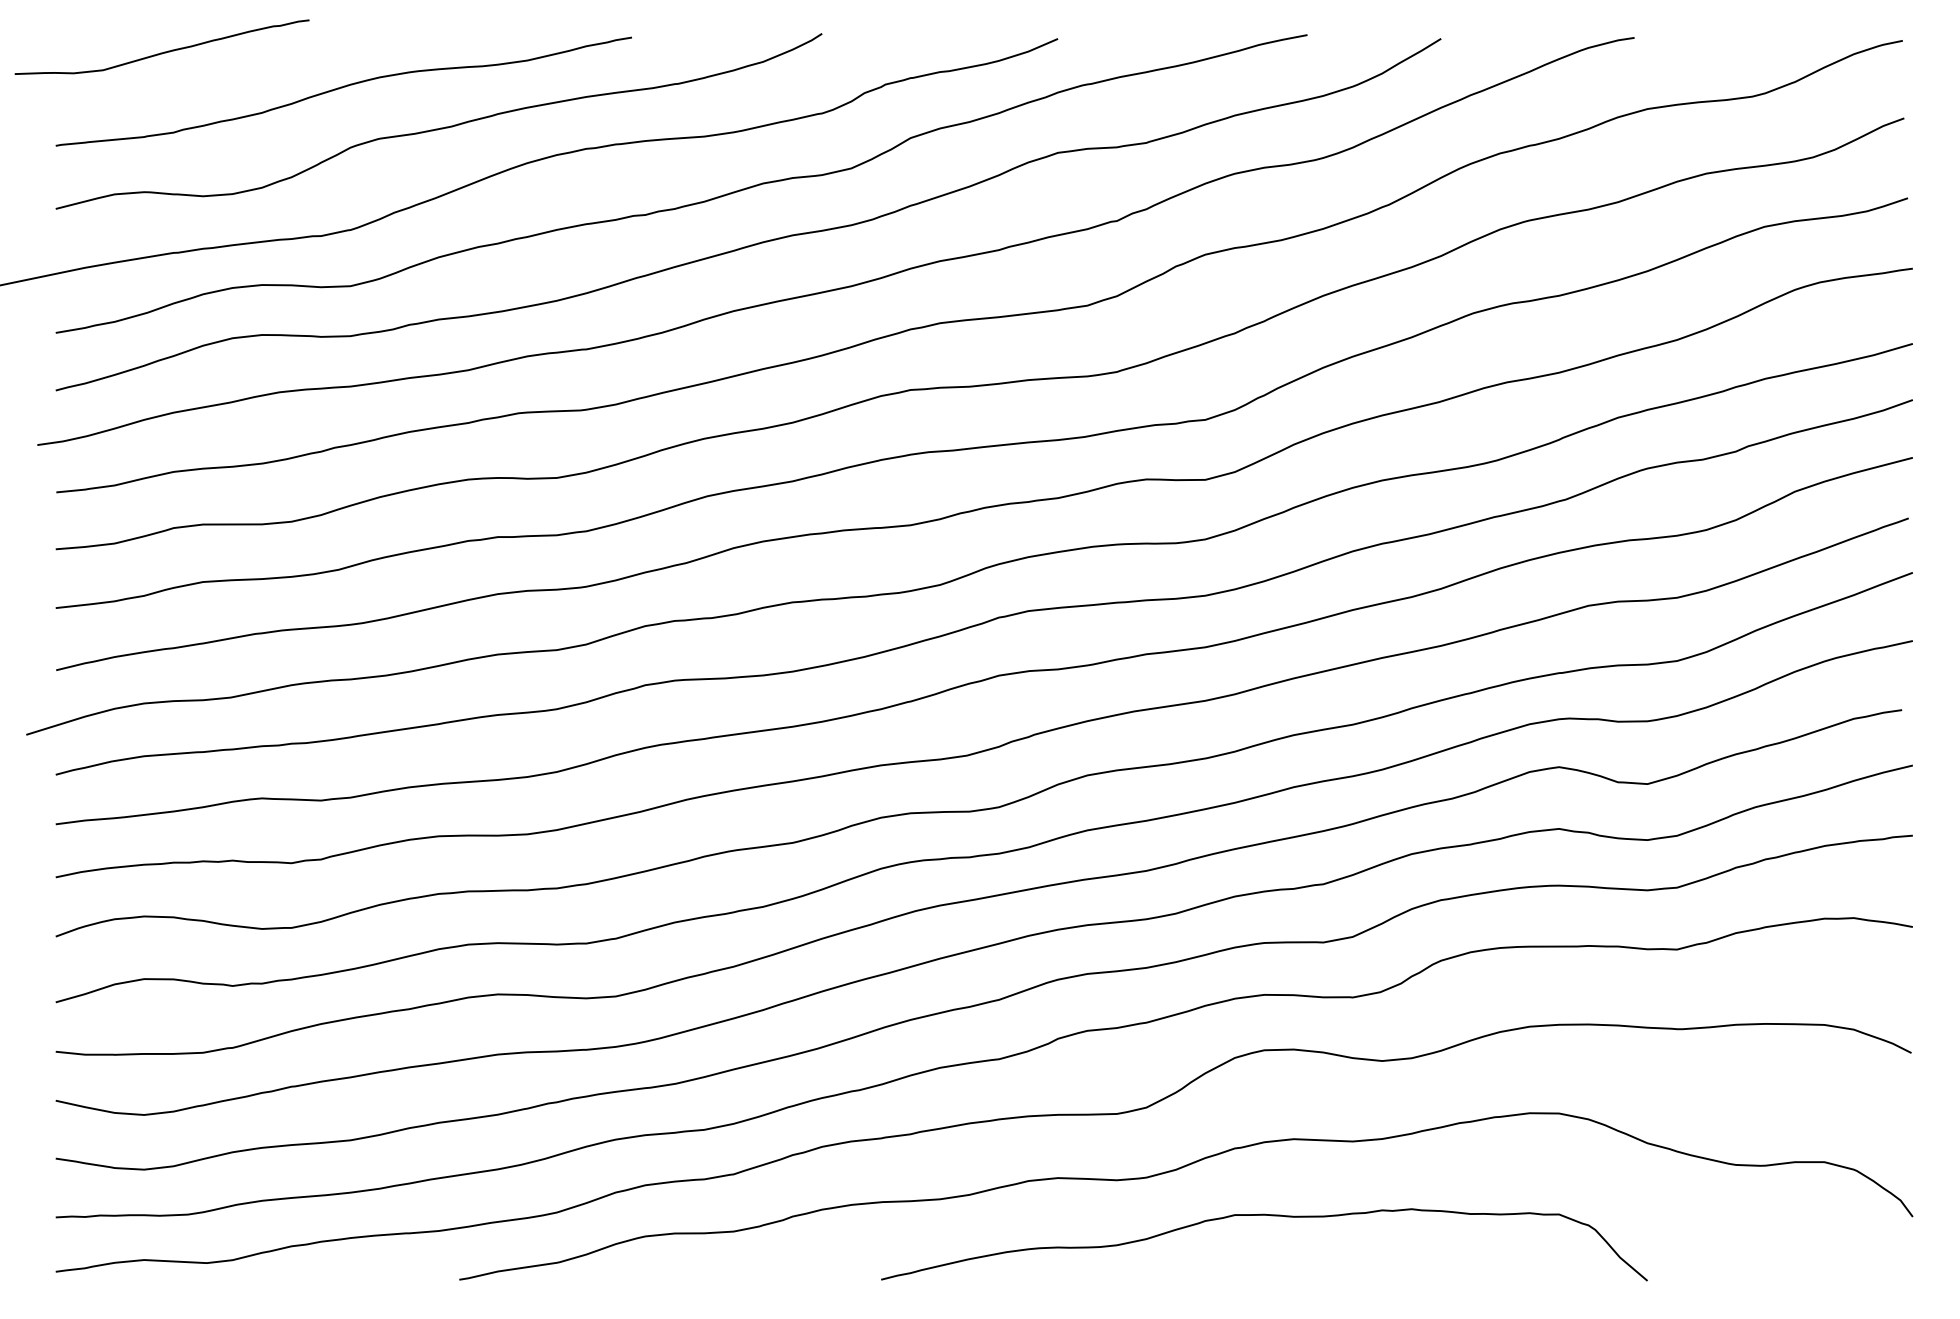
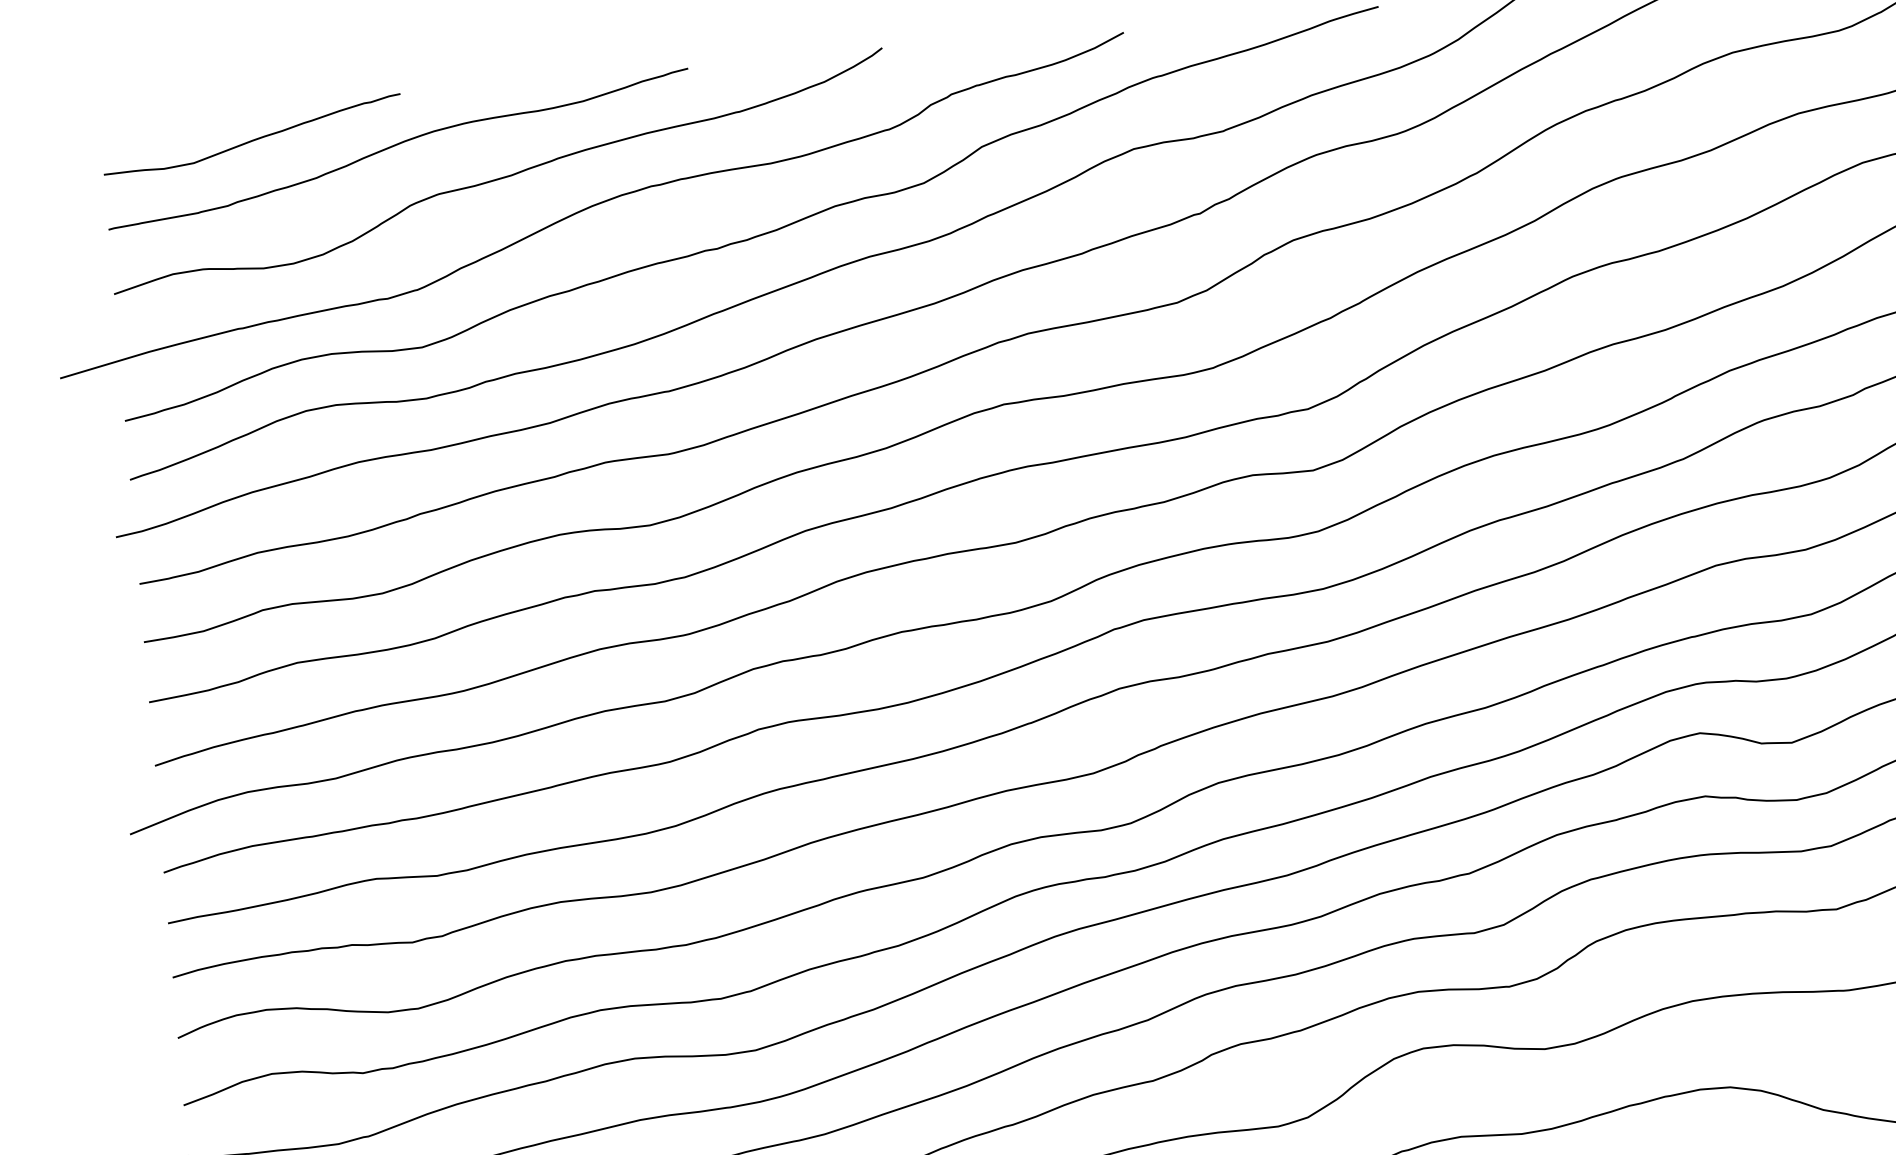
curve: (164, 51) -> (254, 138), moved

